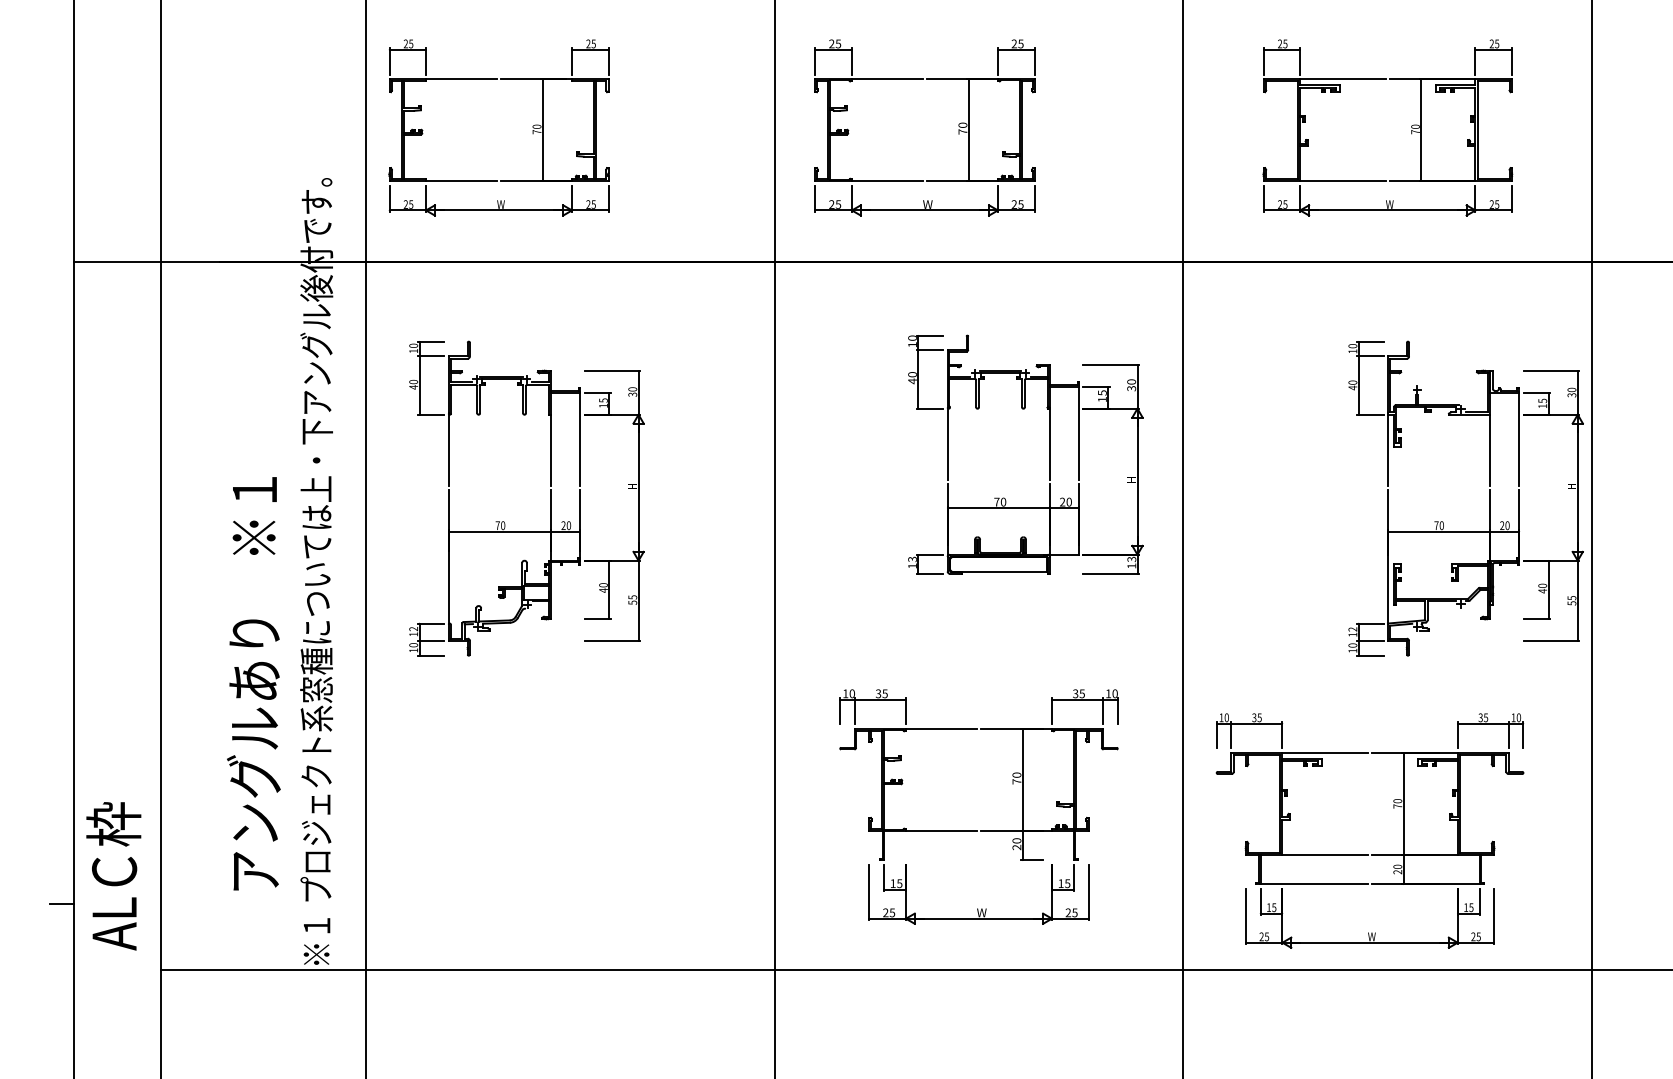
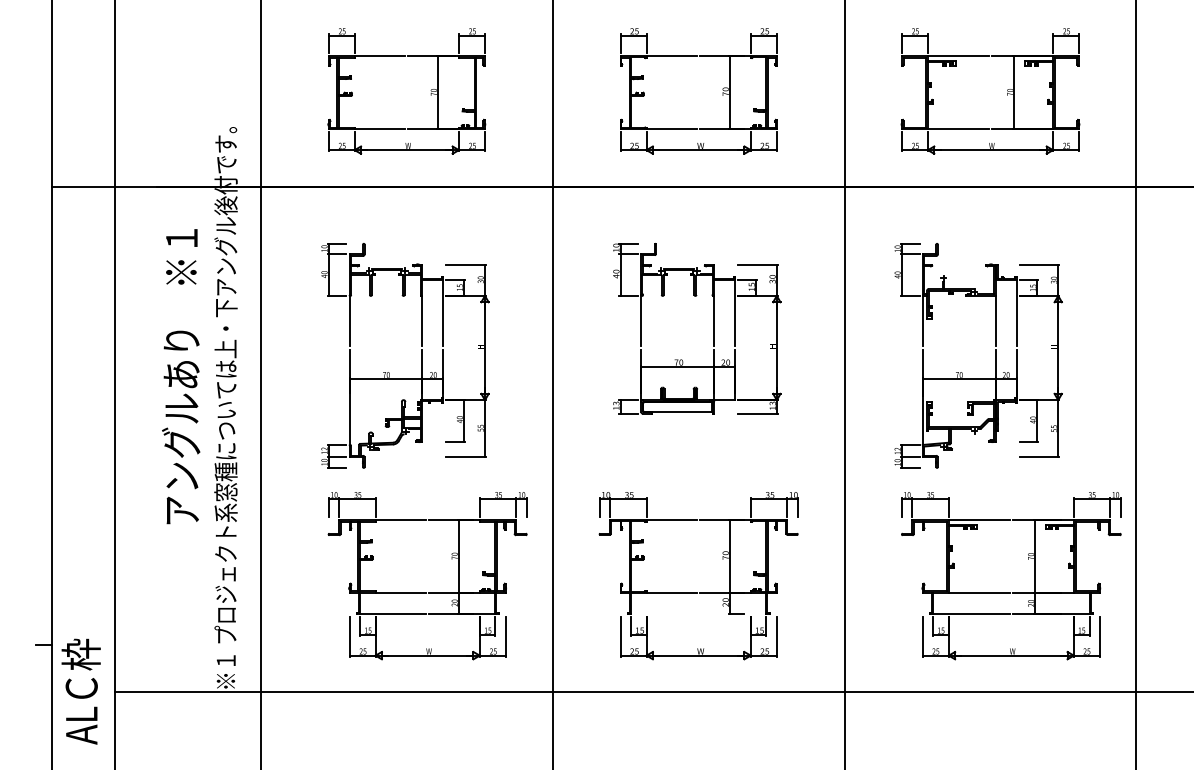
part: (958, 126) -> (722, 90), moved
part: (532, 127) -> (430, 90), moved
part: (1049, 454) -> (714, 328), moved
part: (550, 498) -> (422, 355), moved
part: (1489, 498) -> (995, 355), moved
text: (253, 683) -> (180, 376), moved
part: (597, 830) -> (426, 592), added
part: (1368, 854) -> (1010, 592), moved
text: (113, 876) -> (80, 691), moved

